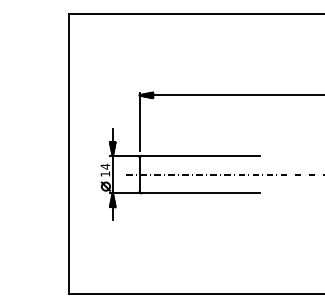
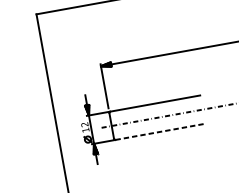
text: (105, 166) -> (84, 124), 14 -> 12
line: (200, 193) -> (160, 131), solid -> dashed

